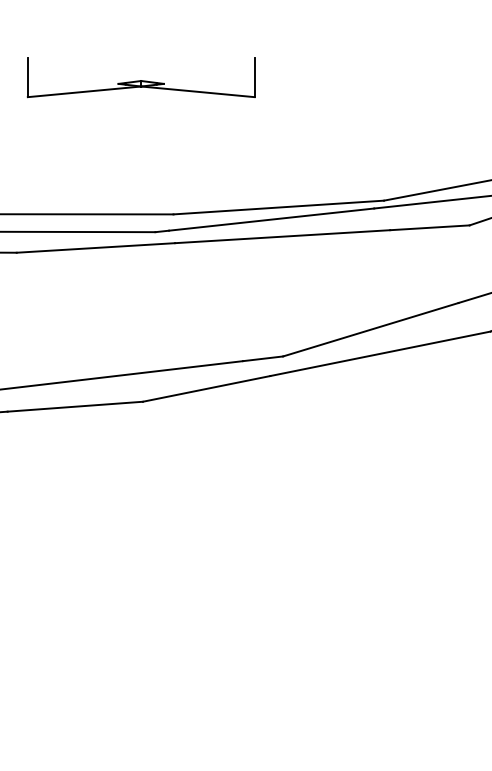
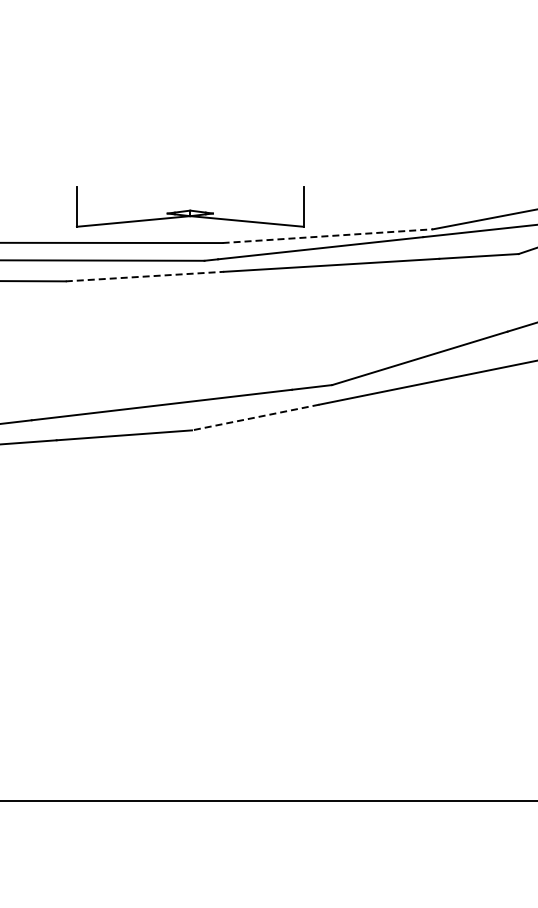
part: (141, 76) -> (190, 206), moved
line: (279, 207) -> (328, 236), solid -> dashed
line: (96, 247) -> (145, 276), solid -> dashed
line: (206, 388) -> (255, 417), solid -> dashed

